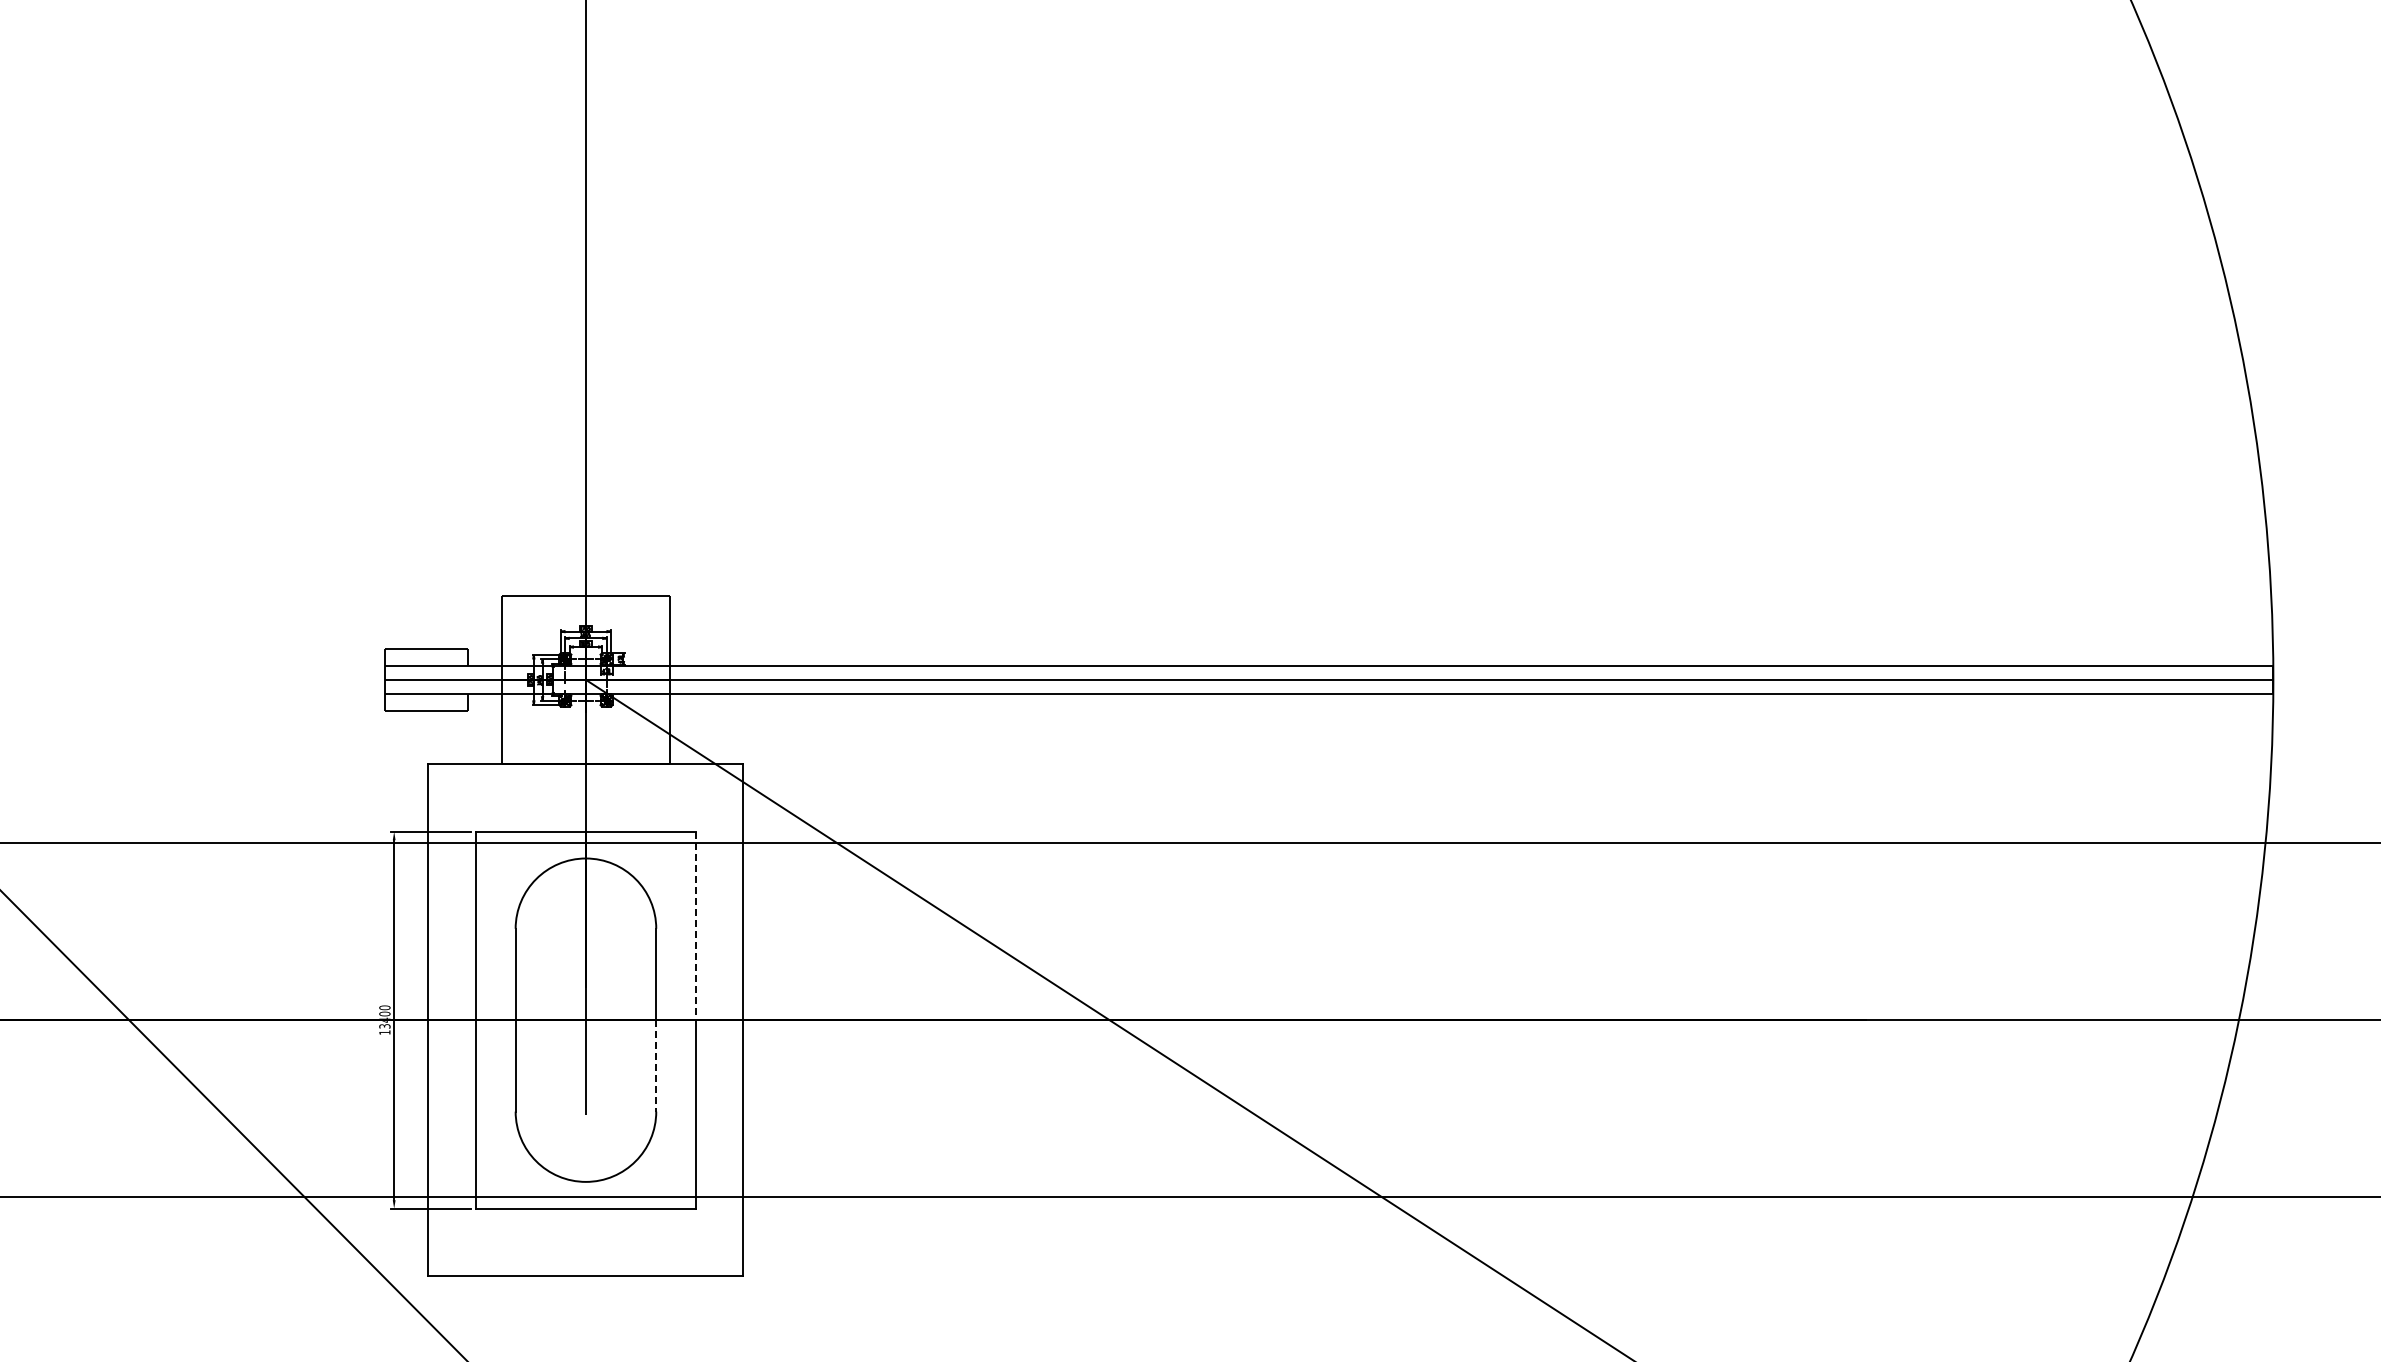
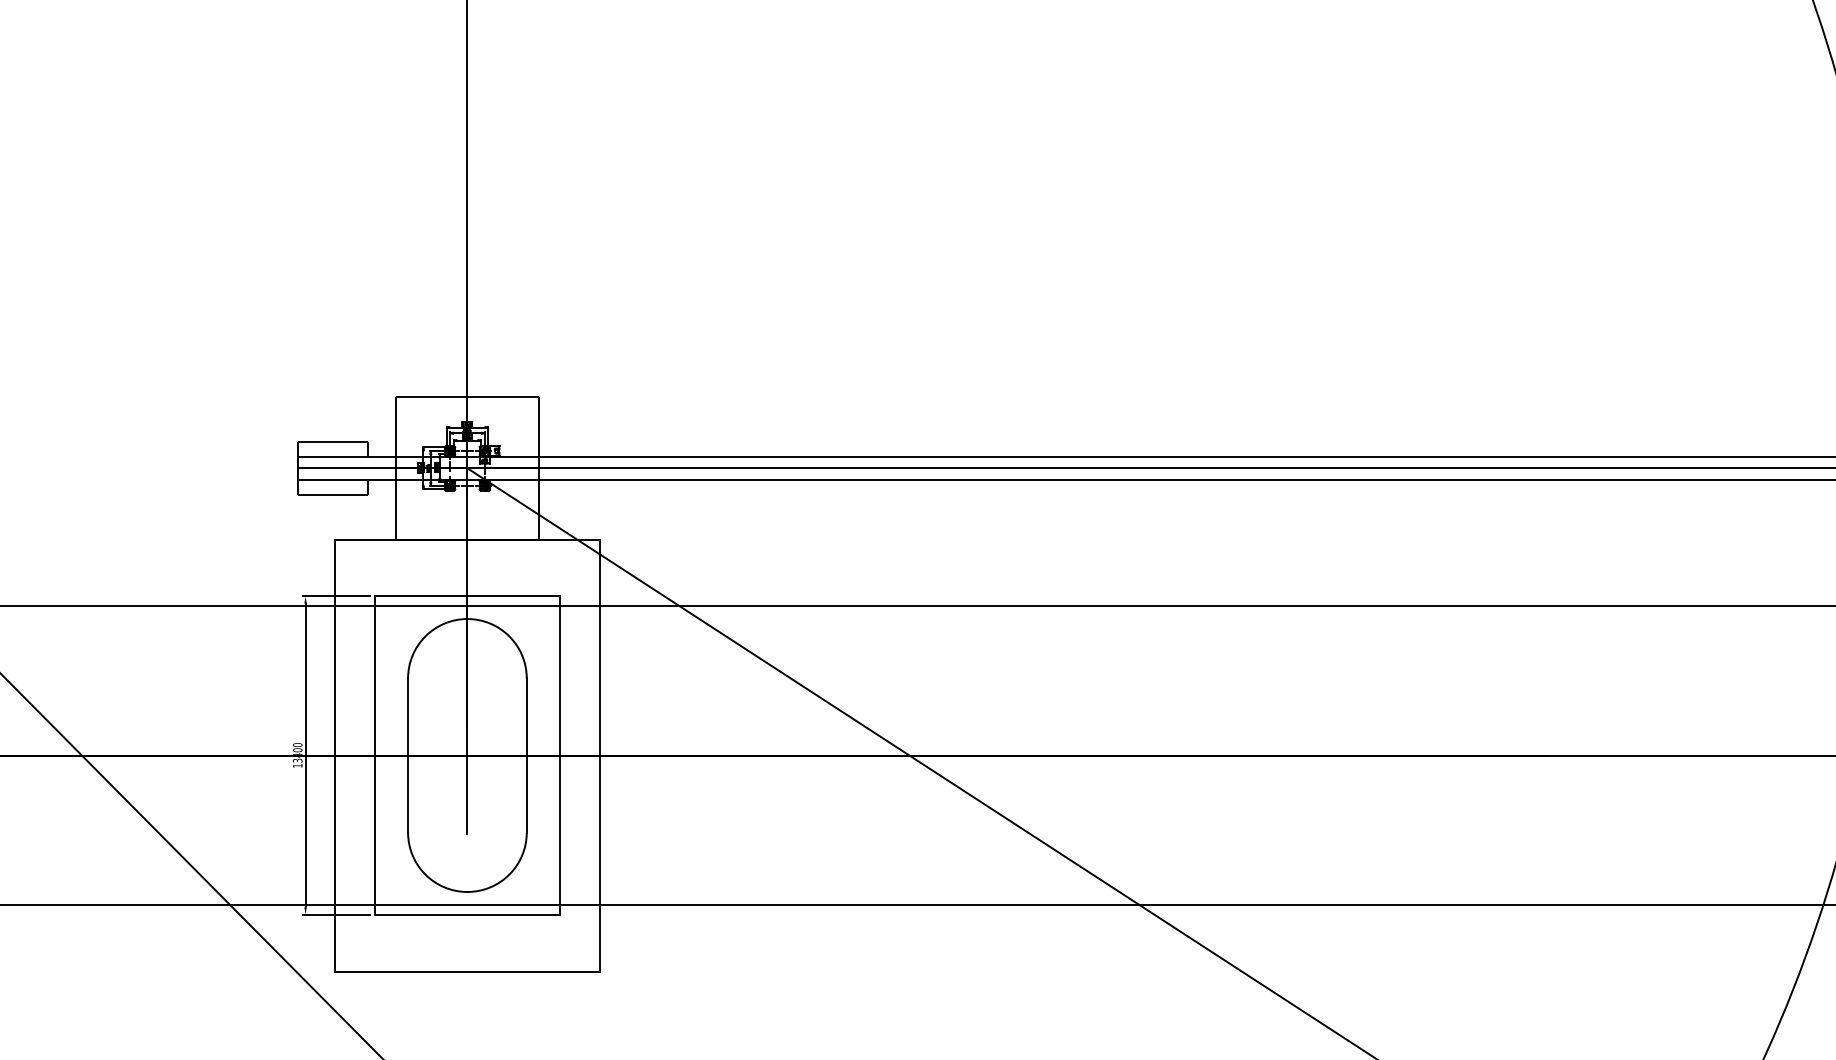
line: (695, 926) -> (559, 676), dashed -> solid
line: (656, 1065) -> (526, 793), dashed -> solid

